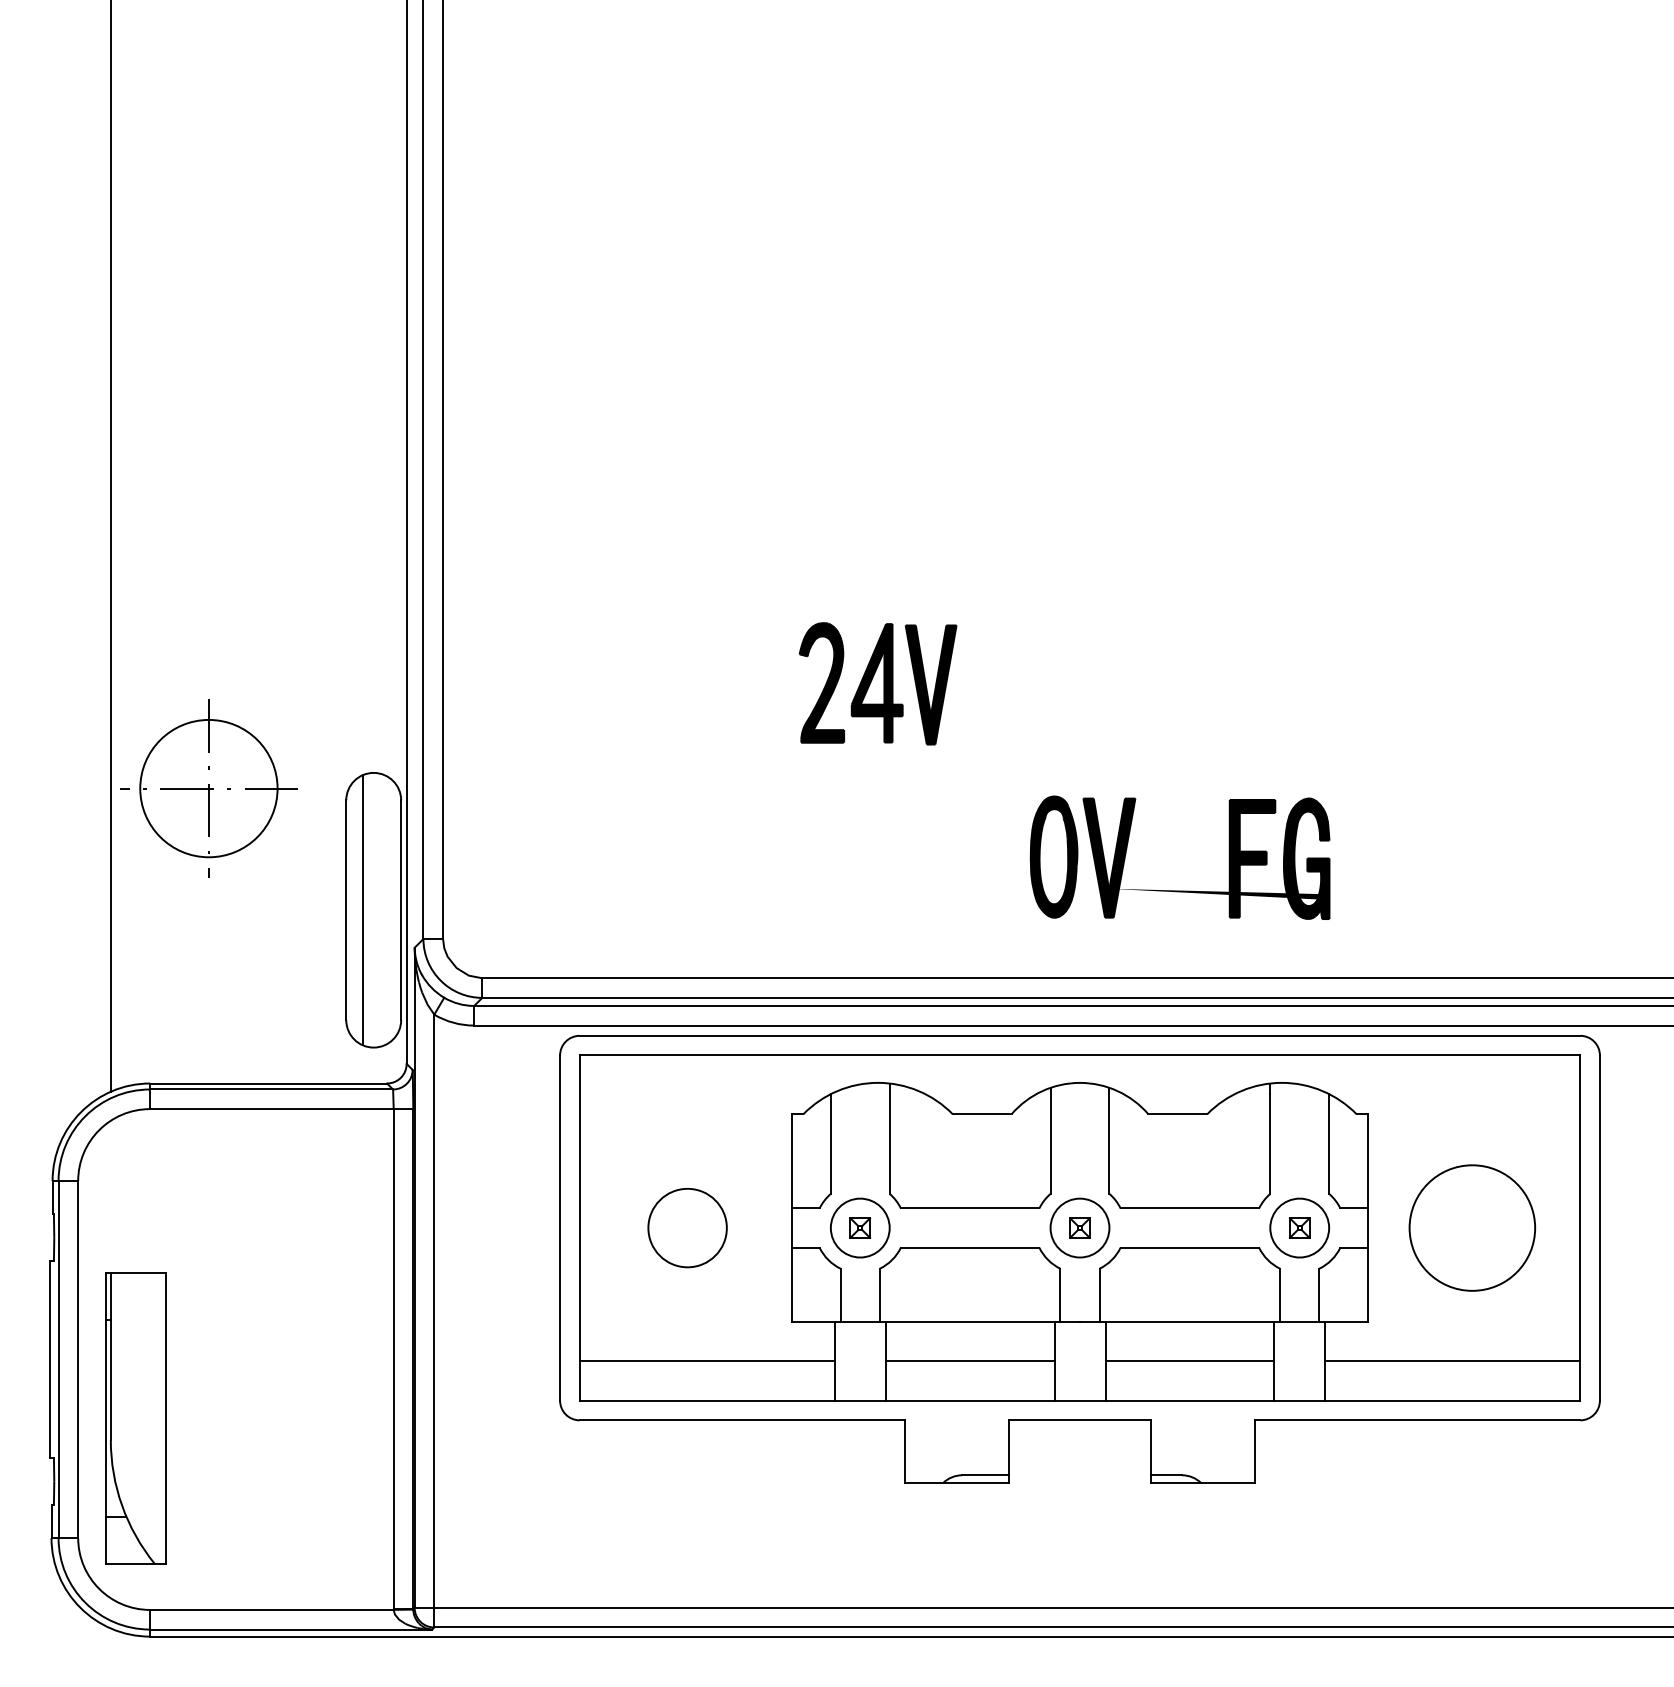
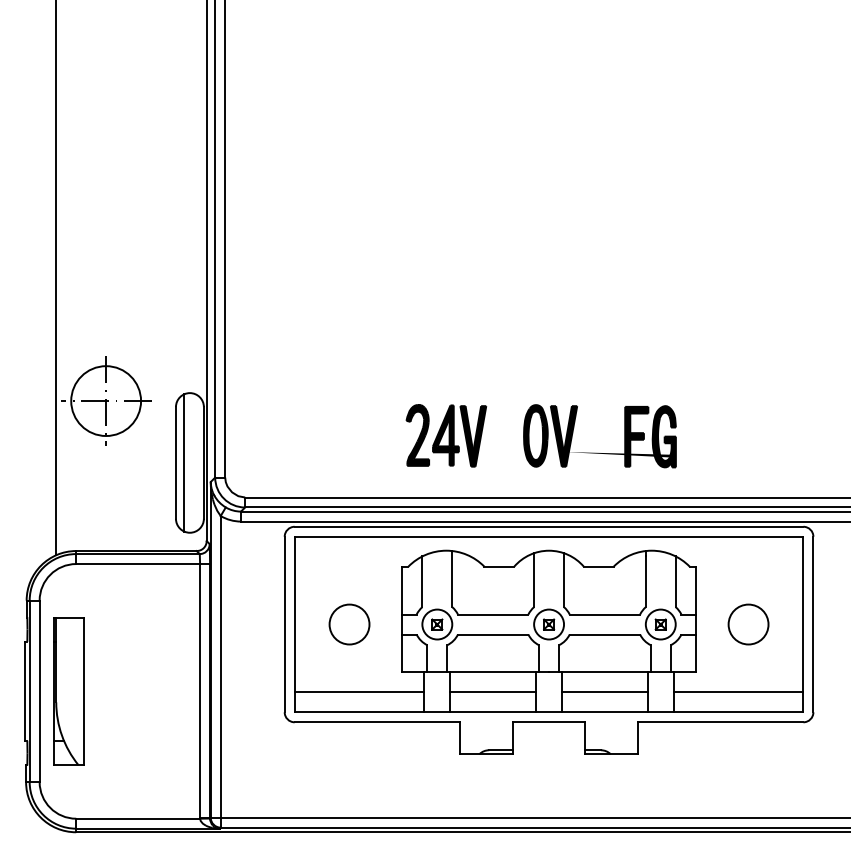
part: (878, 683) -> (446, 435), moved
circle: (1472, 1227) -> (748, 624), size x0.62
part: (134, 1418) -> (68, 691), moved

